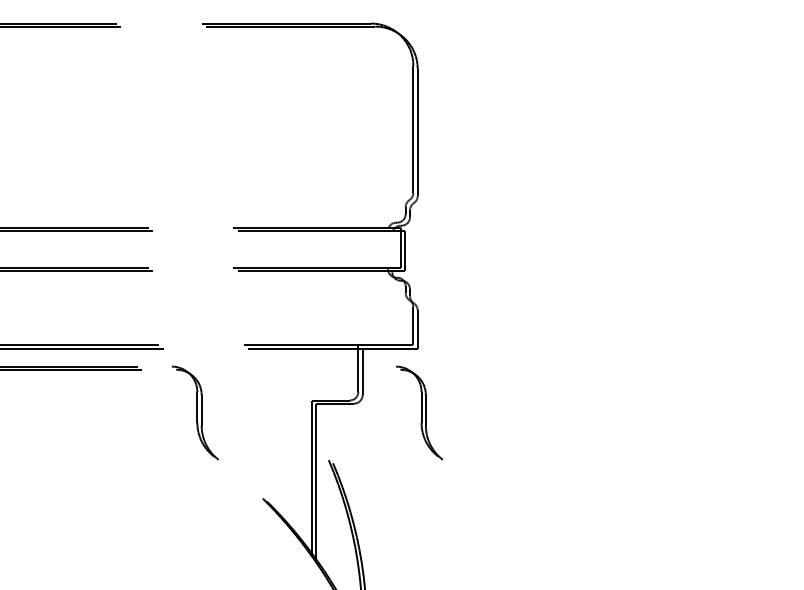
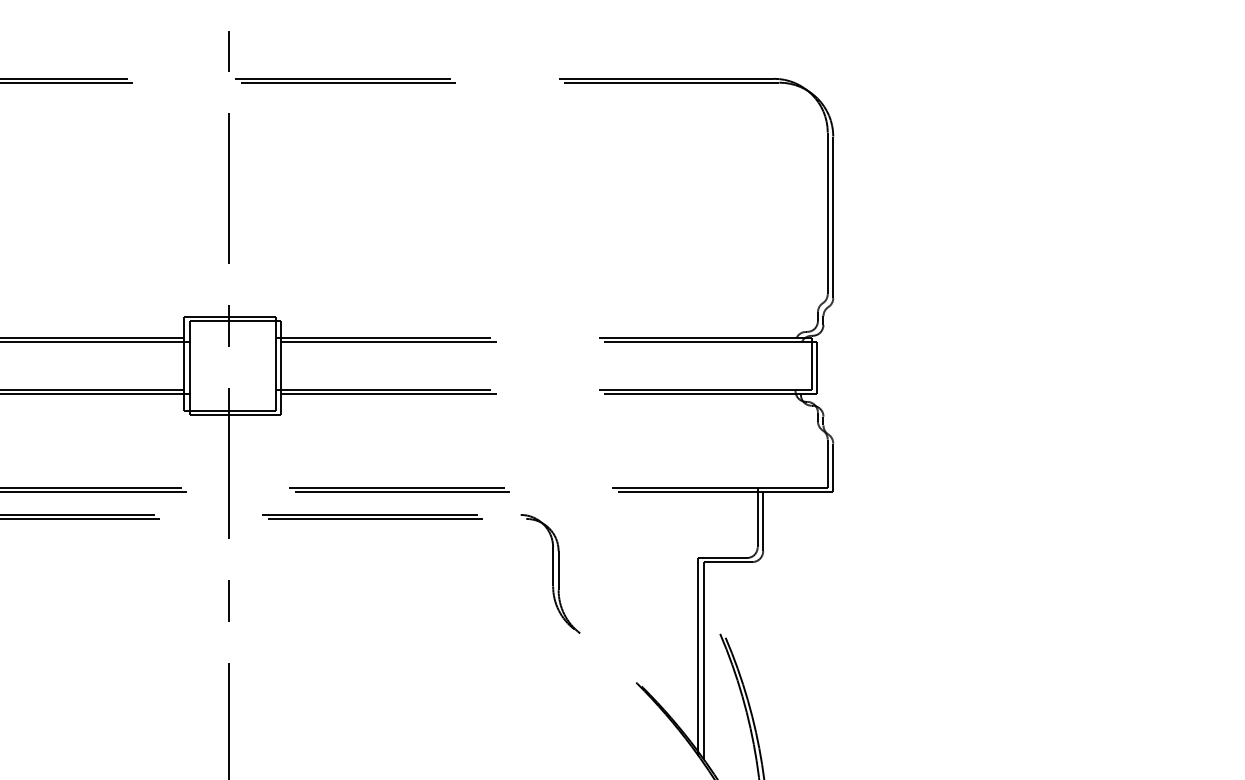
part: (419, 412) -> (835, 573), removed

